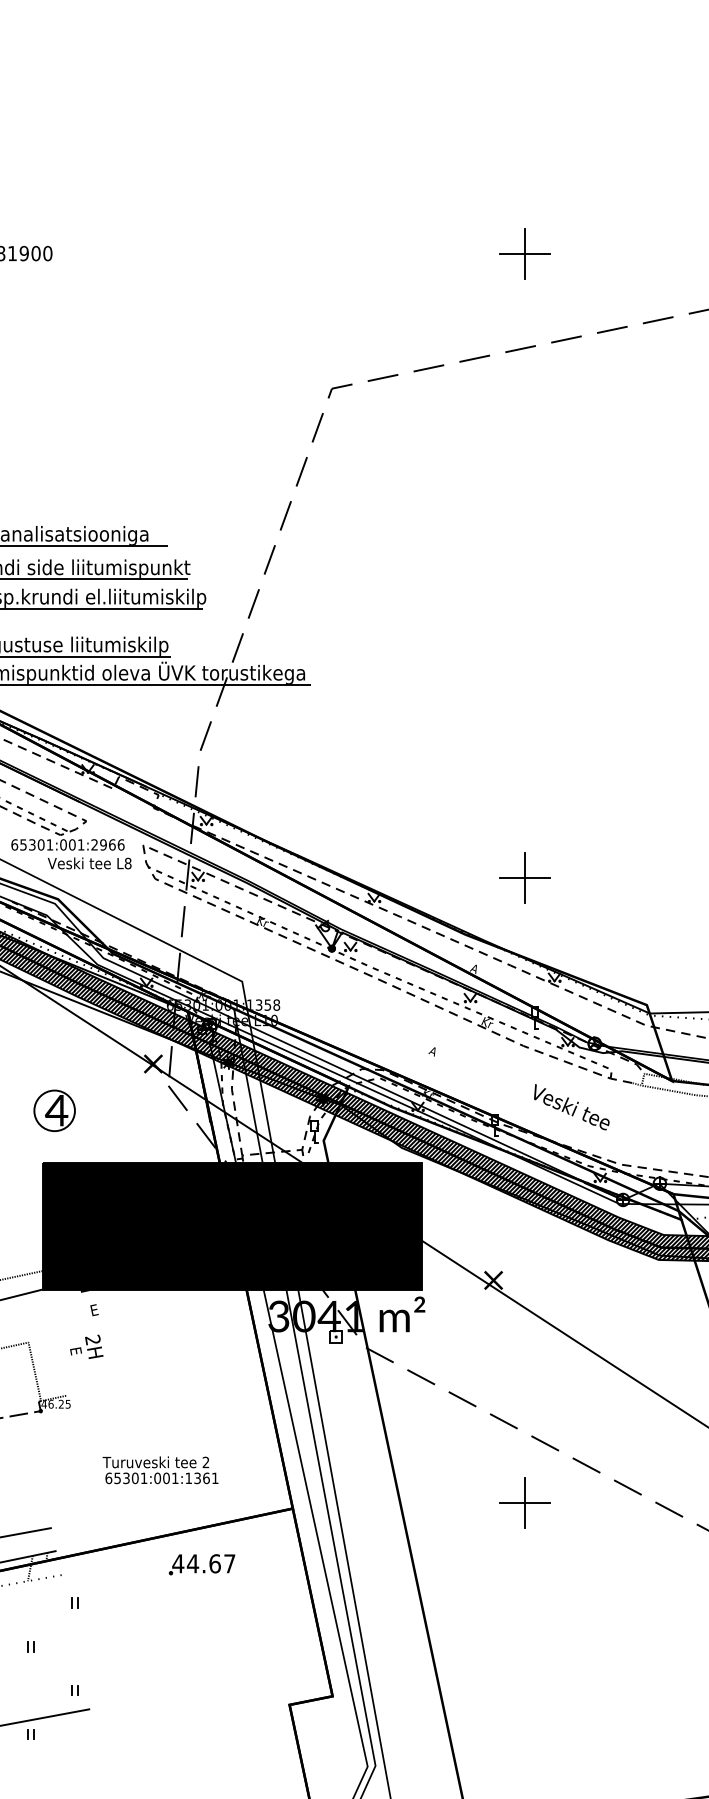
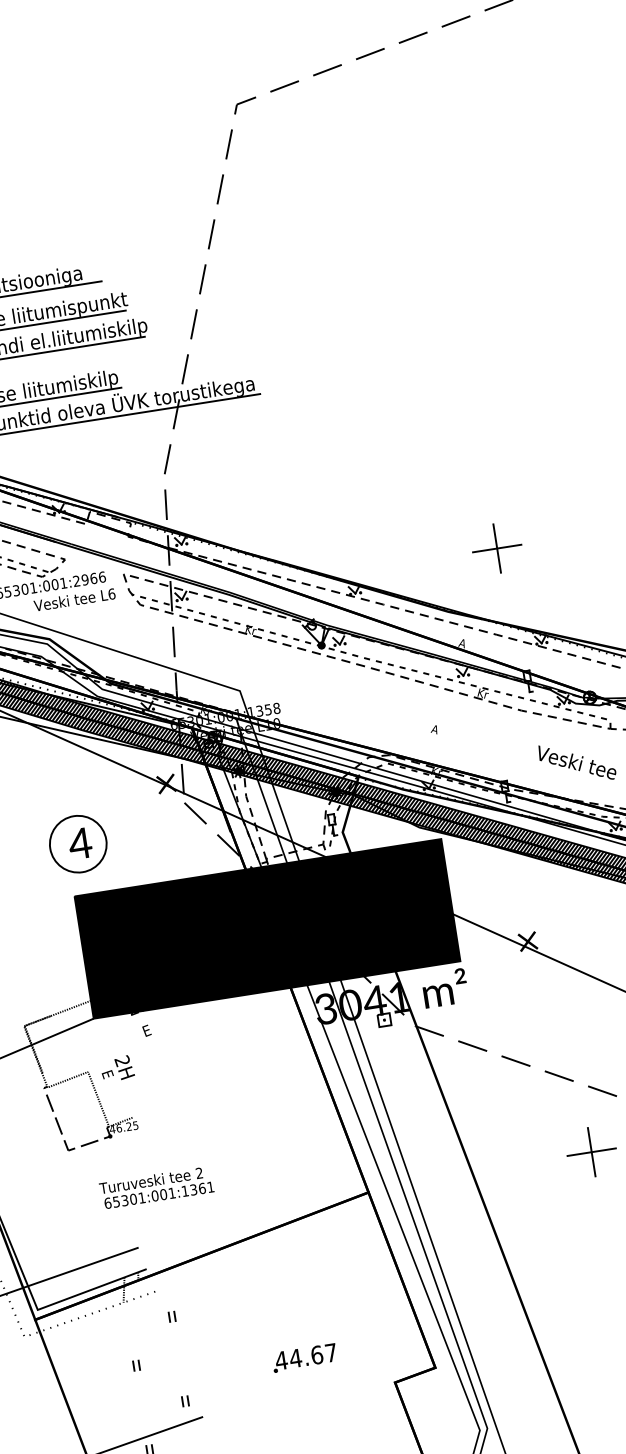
text: (127, 862) -> (111, 593), L8 -> L6
circle: (54, 1110) -> (78, 843), size x1.43
text: (86, 1346) -> (117, 1068), moved
text: (160, 1470) -> (156, 1187), moved
part: (201, 1564) -> (304, 1357), moved

